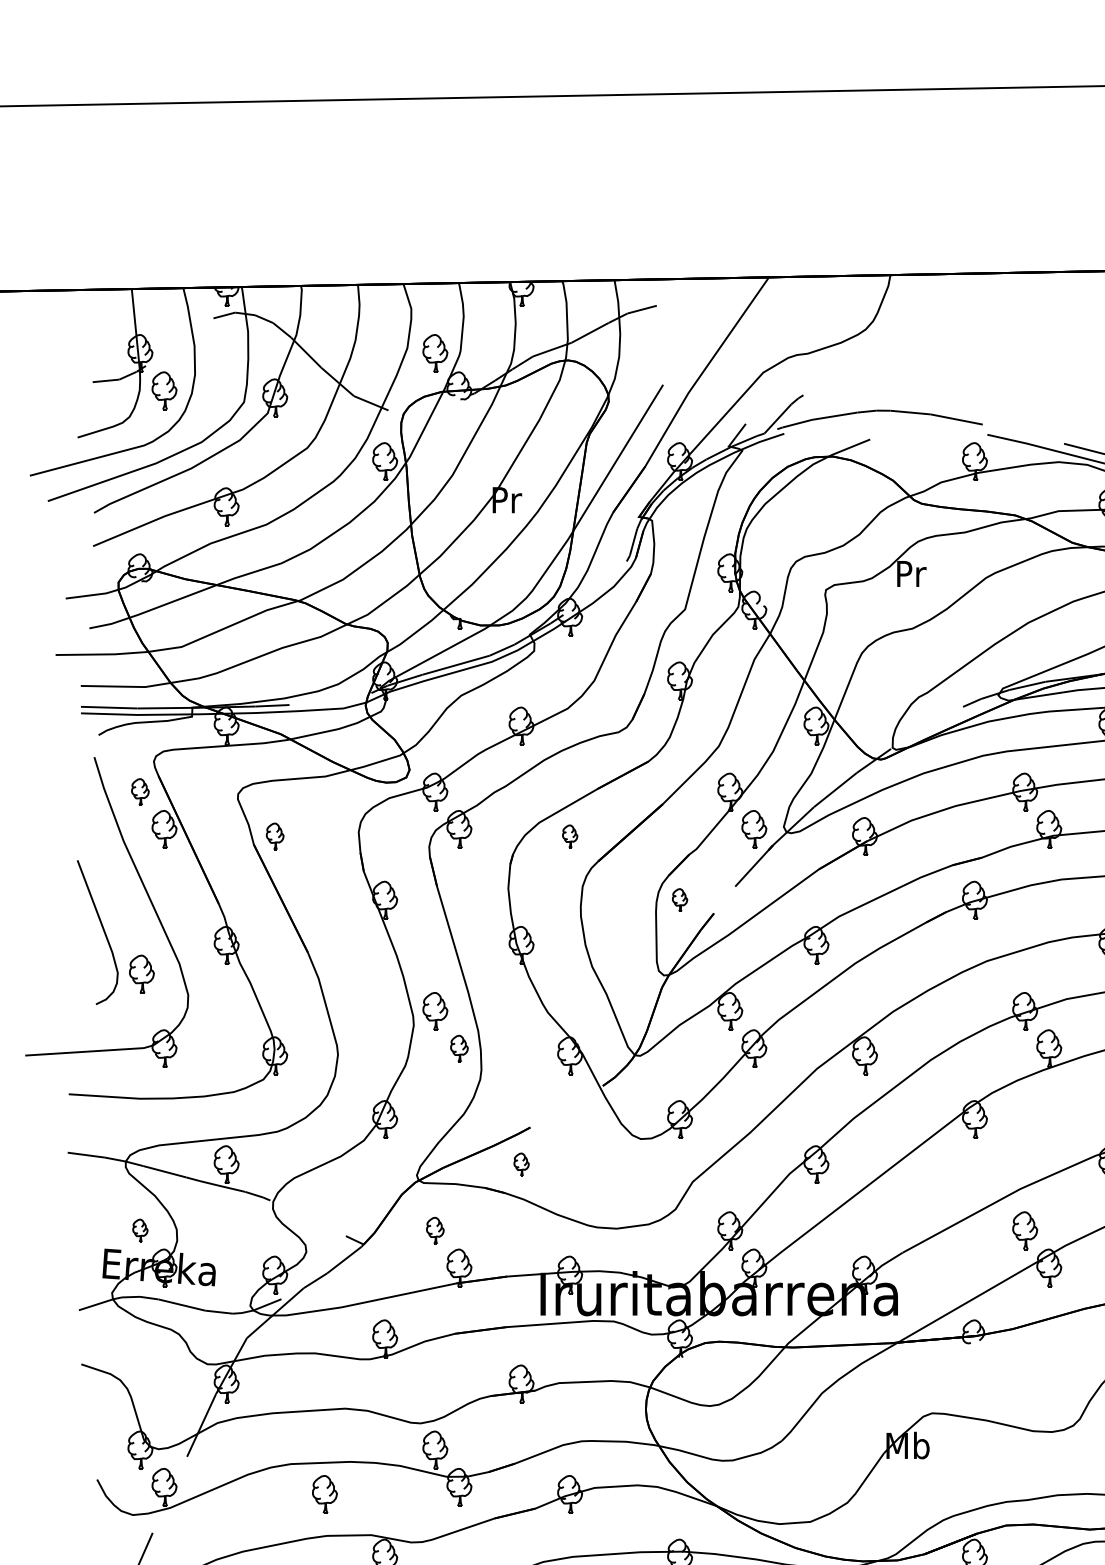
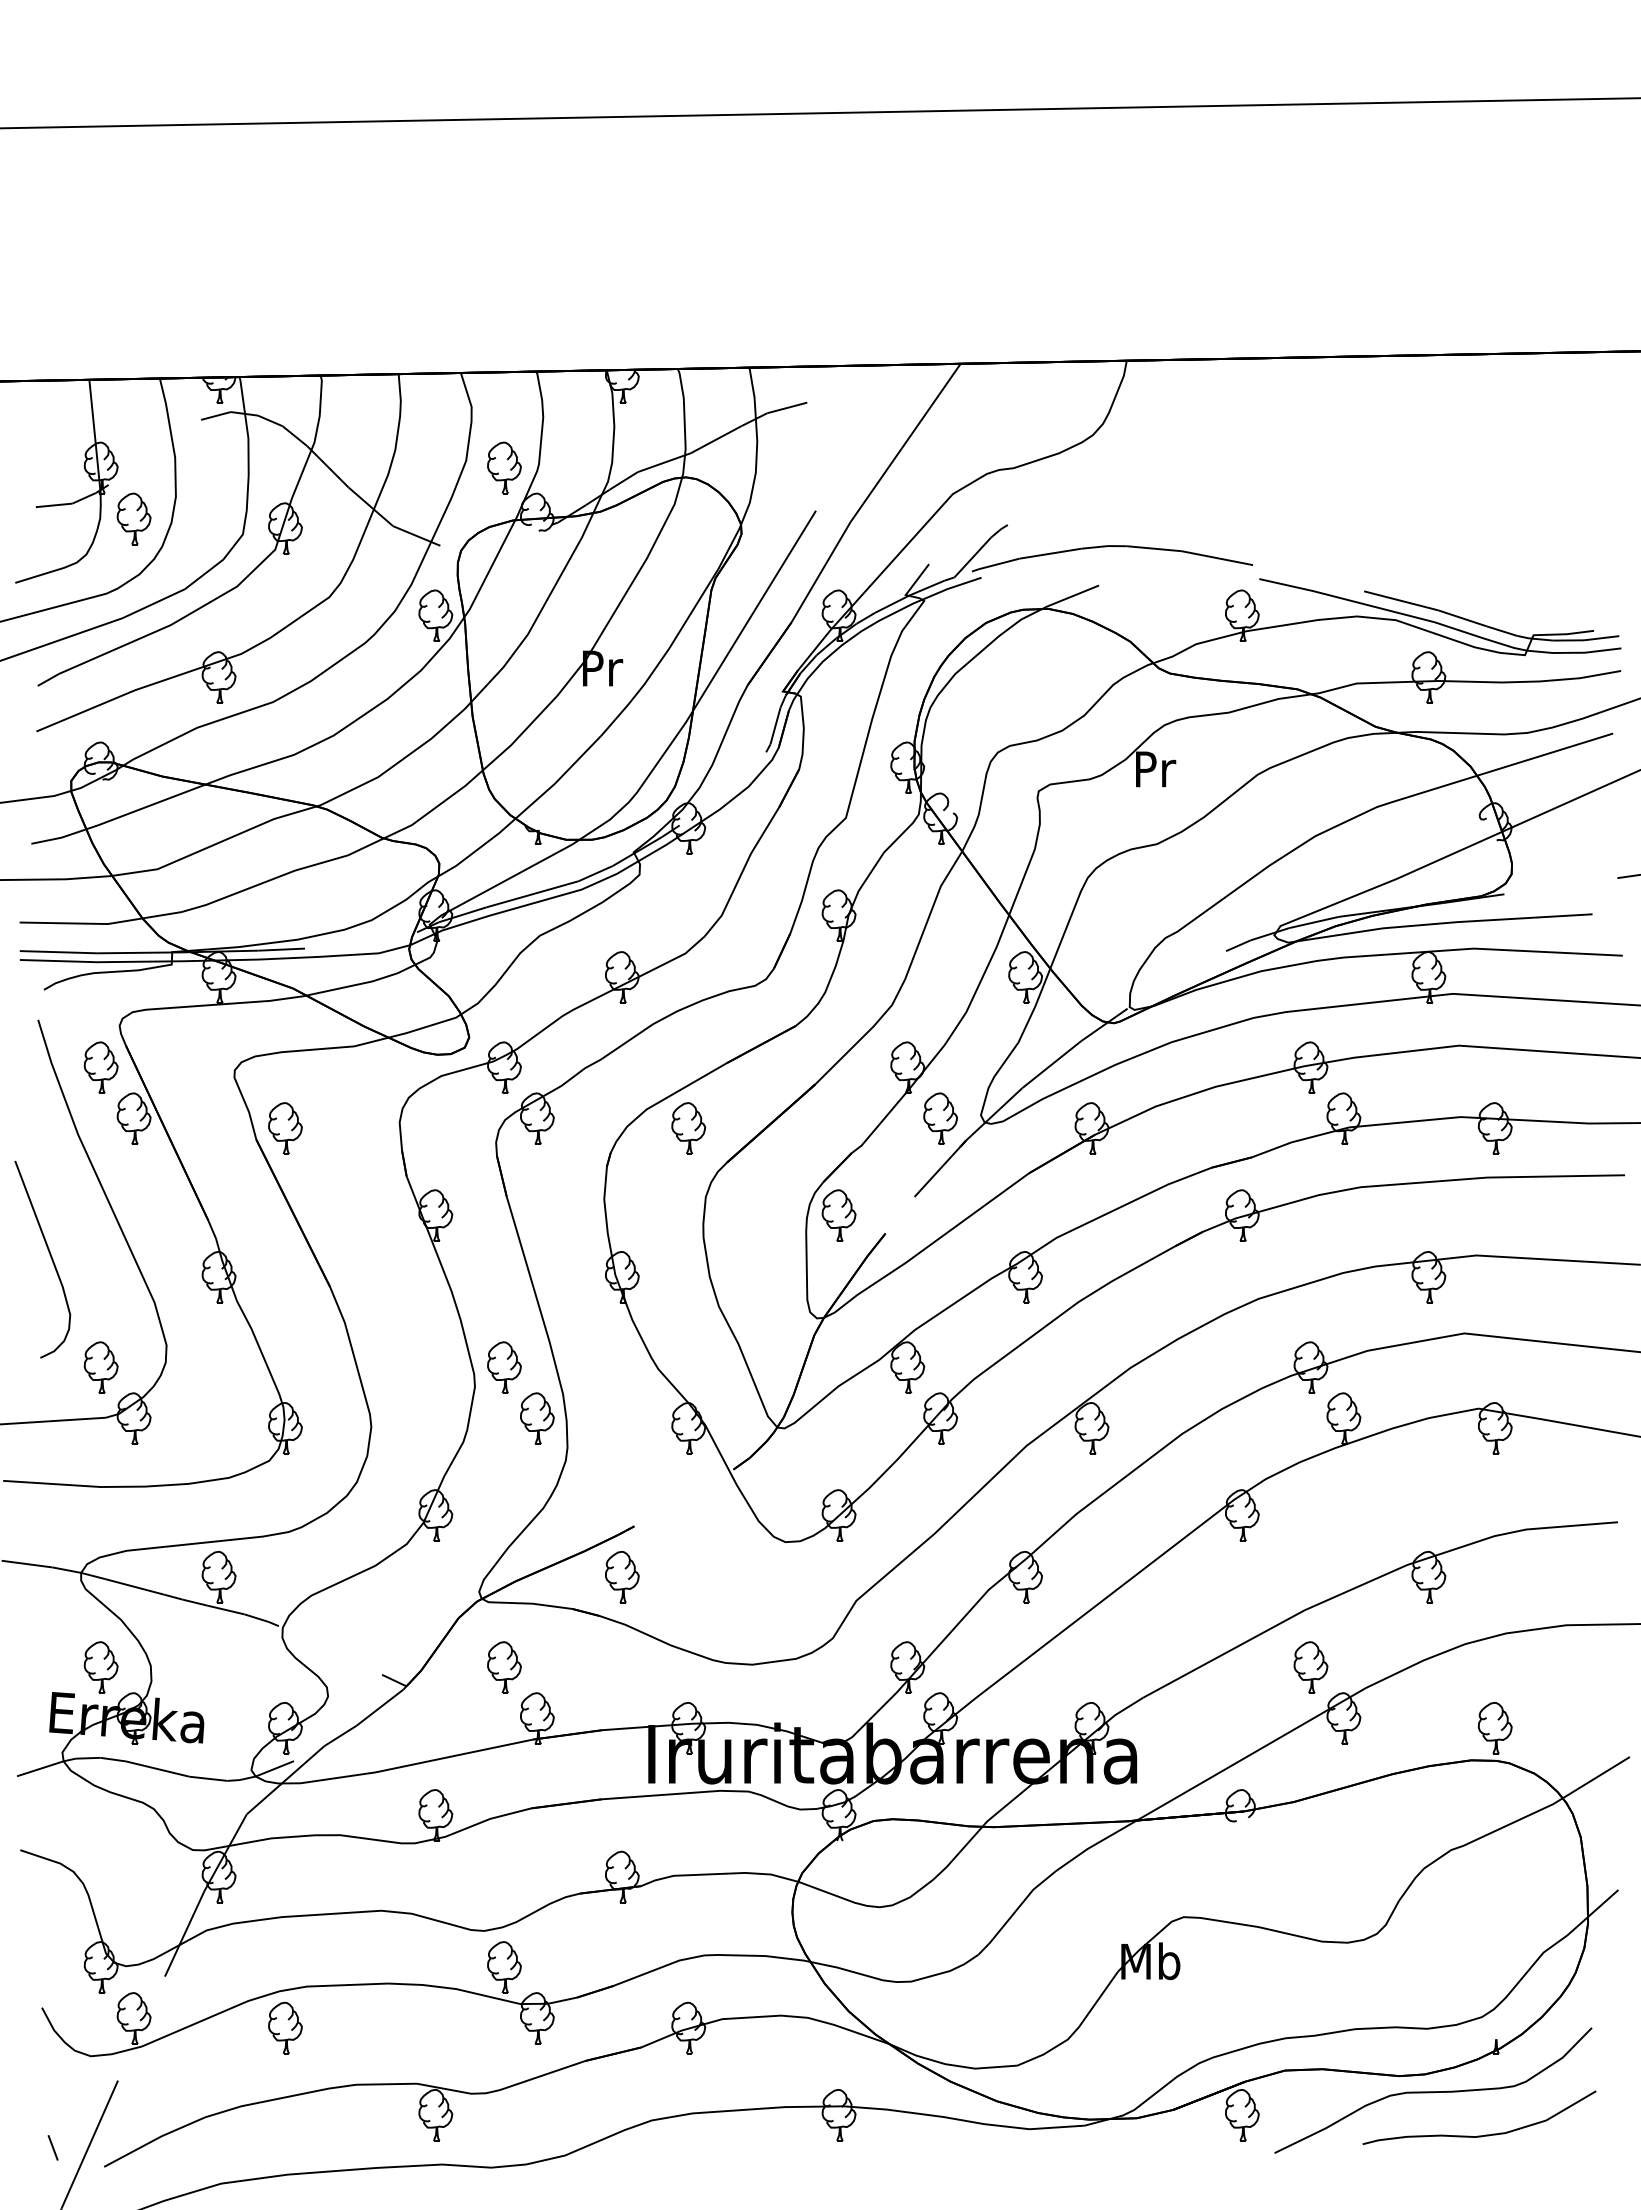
part: (139, 791) -> (100, 1067), size x1.43
part: (275, 836) -> (285, 1128), size x1.43
part: (569, 836) -> (688, 1128), size x1.67
part: (679, 900) -> (838, 1215), size x1.67
part: (141, 974) -> (100, 1367), moved
part: (459, 1048) -> (537, 1418), size x1.43
part: (521, 1164) -> (622, 1576), size x1.67
part: (139, 1230) -> (100, 1667), size x1.67
part: (435, 1230) -> (504, 1667), size x1.43
part: (324, 1494) -> (285, 2027), moved

